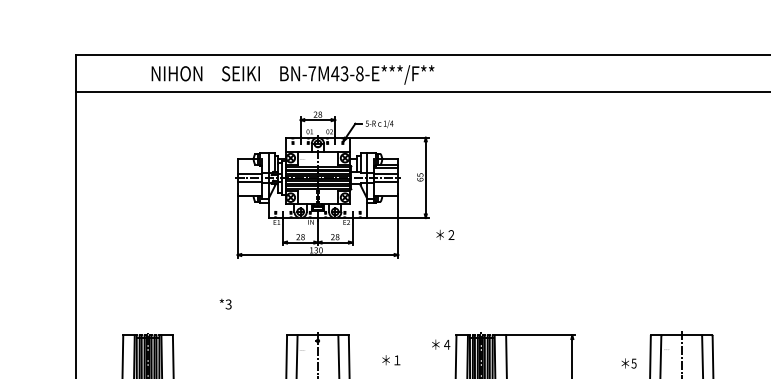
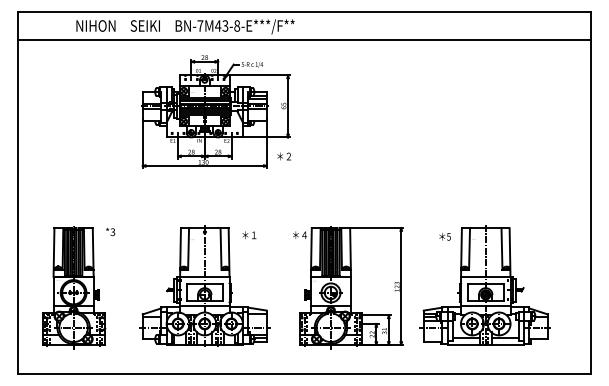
text: (444, 234) -> (283, 156), moved
text: (225, 303) -> (110, 231), moved
text: (391, 360) -> (249, 235), moved
text: (628, 363) -> (444, 236), moved

